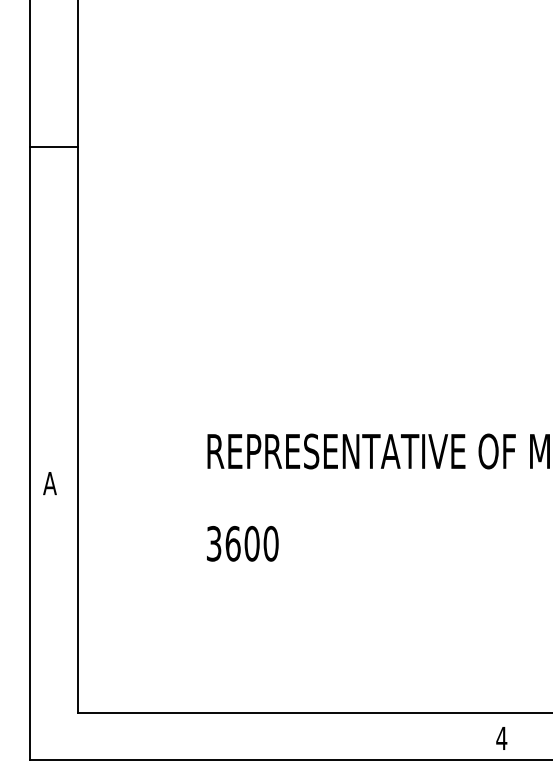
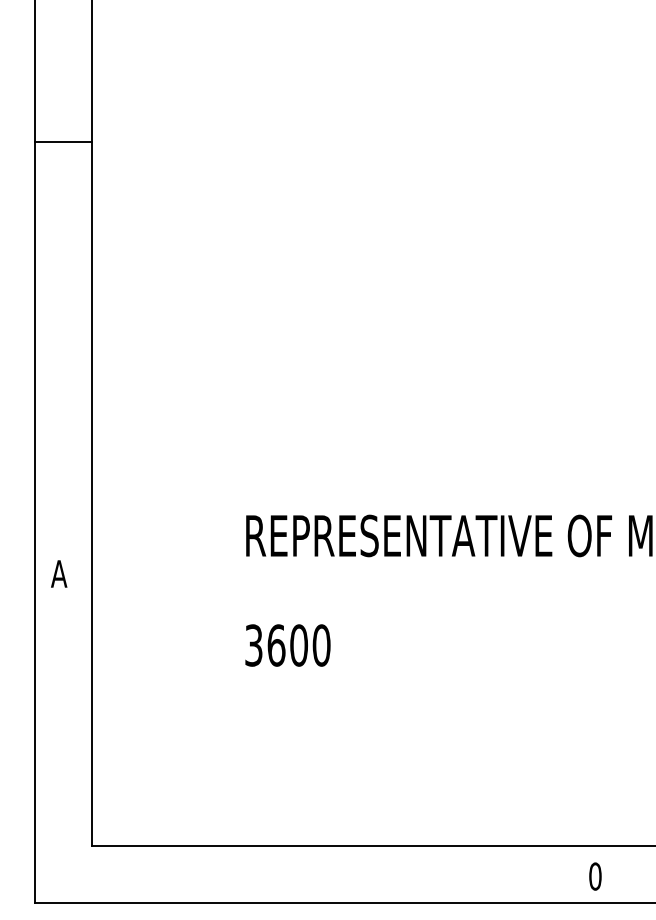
line: (53, 147) -> (63, 141), moved
text: (501, 738) -> (595, 876), 4 -> 0

